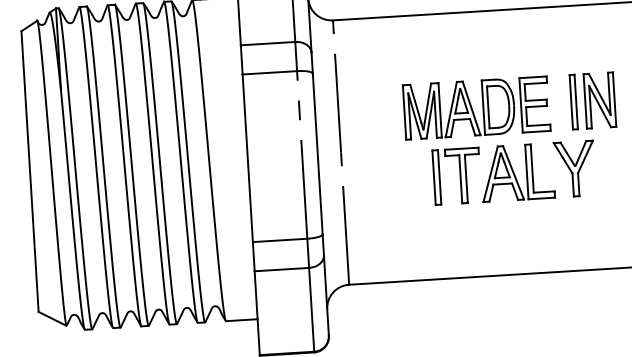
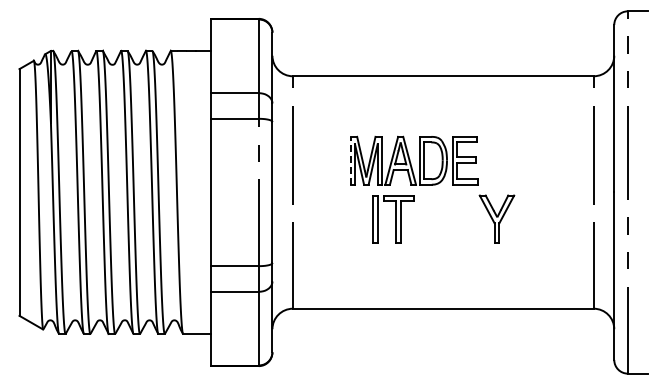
part: (591, 100) -> (515, 160), removed
line: (404, 112) -> (350, 160), solid -> dashed
part: (517, 172) -> (446, 219), removed

